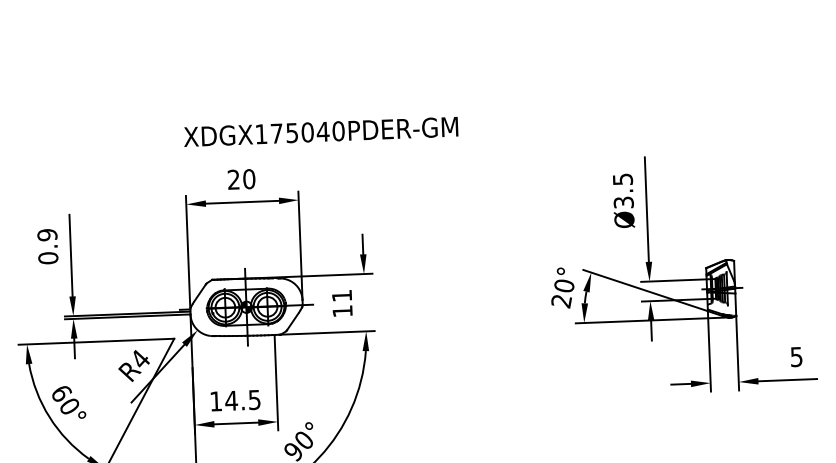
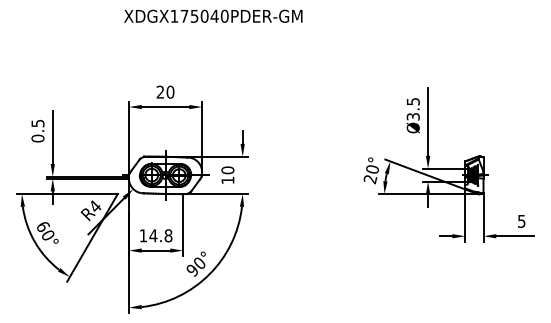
text: (321, 130) -> (213, 15), moved
text: (46, 235) -> (37, 123), 0.9 -> 0.5
text: (341, 296) -> (227, 170), 11 -> 10
text: (254, 399) -> (168, 235), 14.5 -> 14.8

